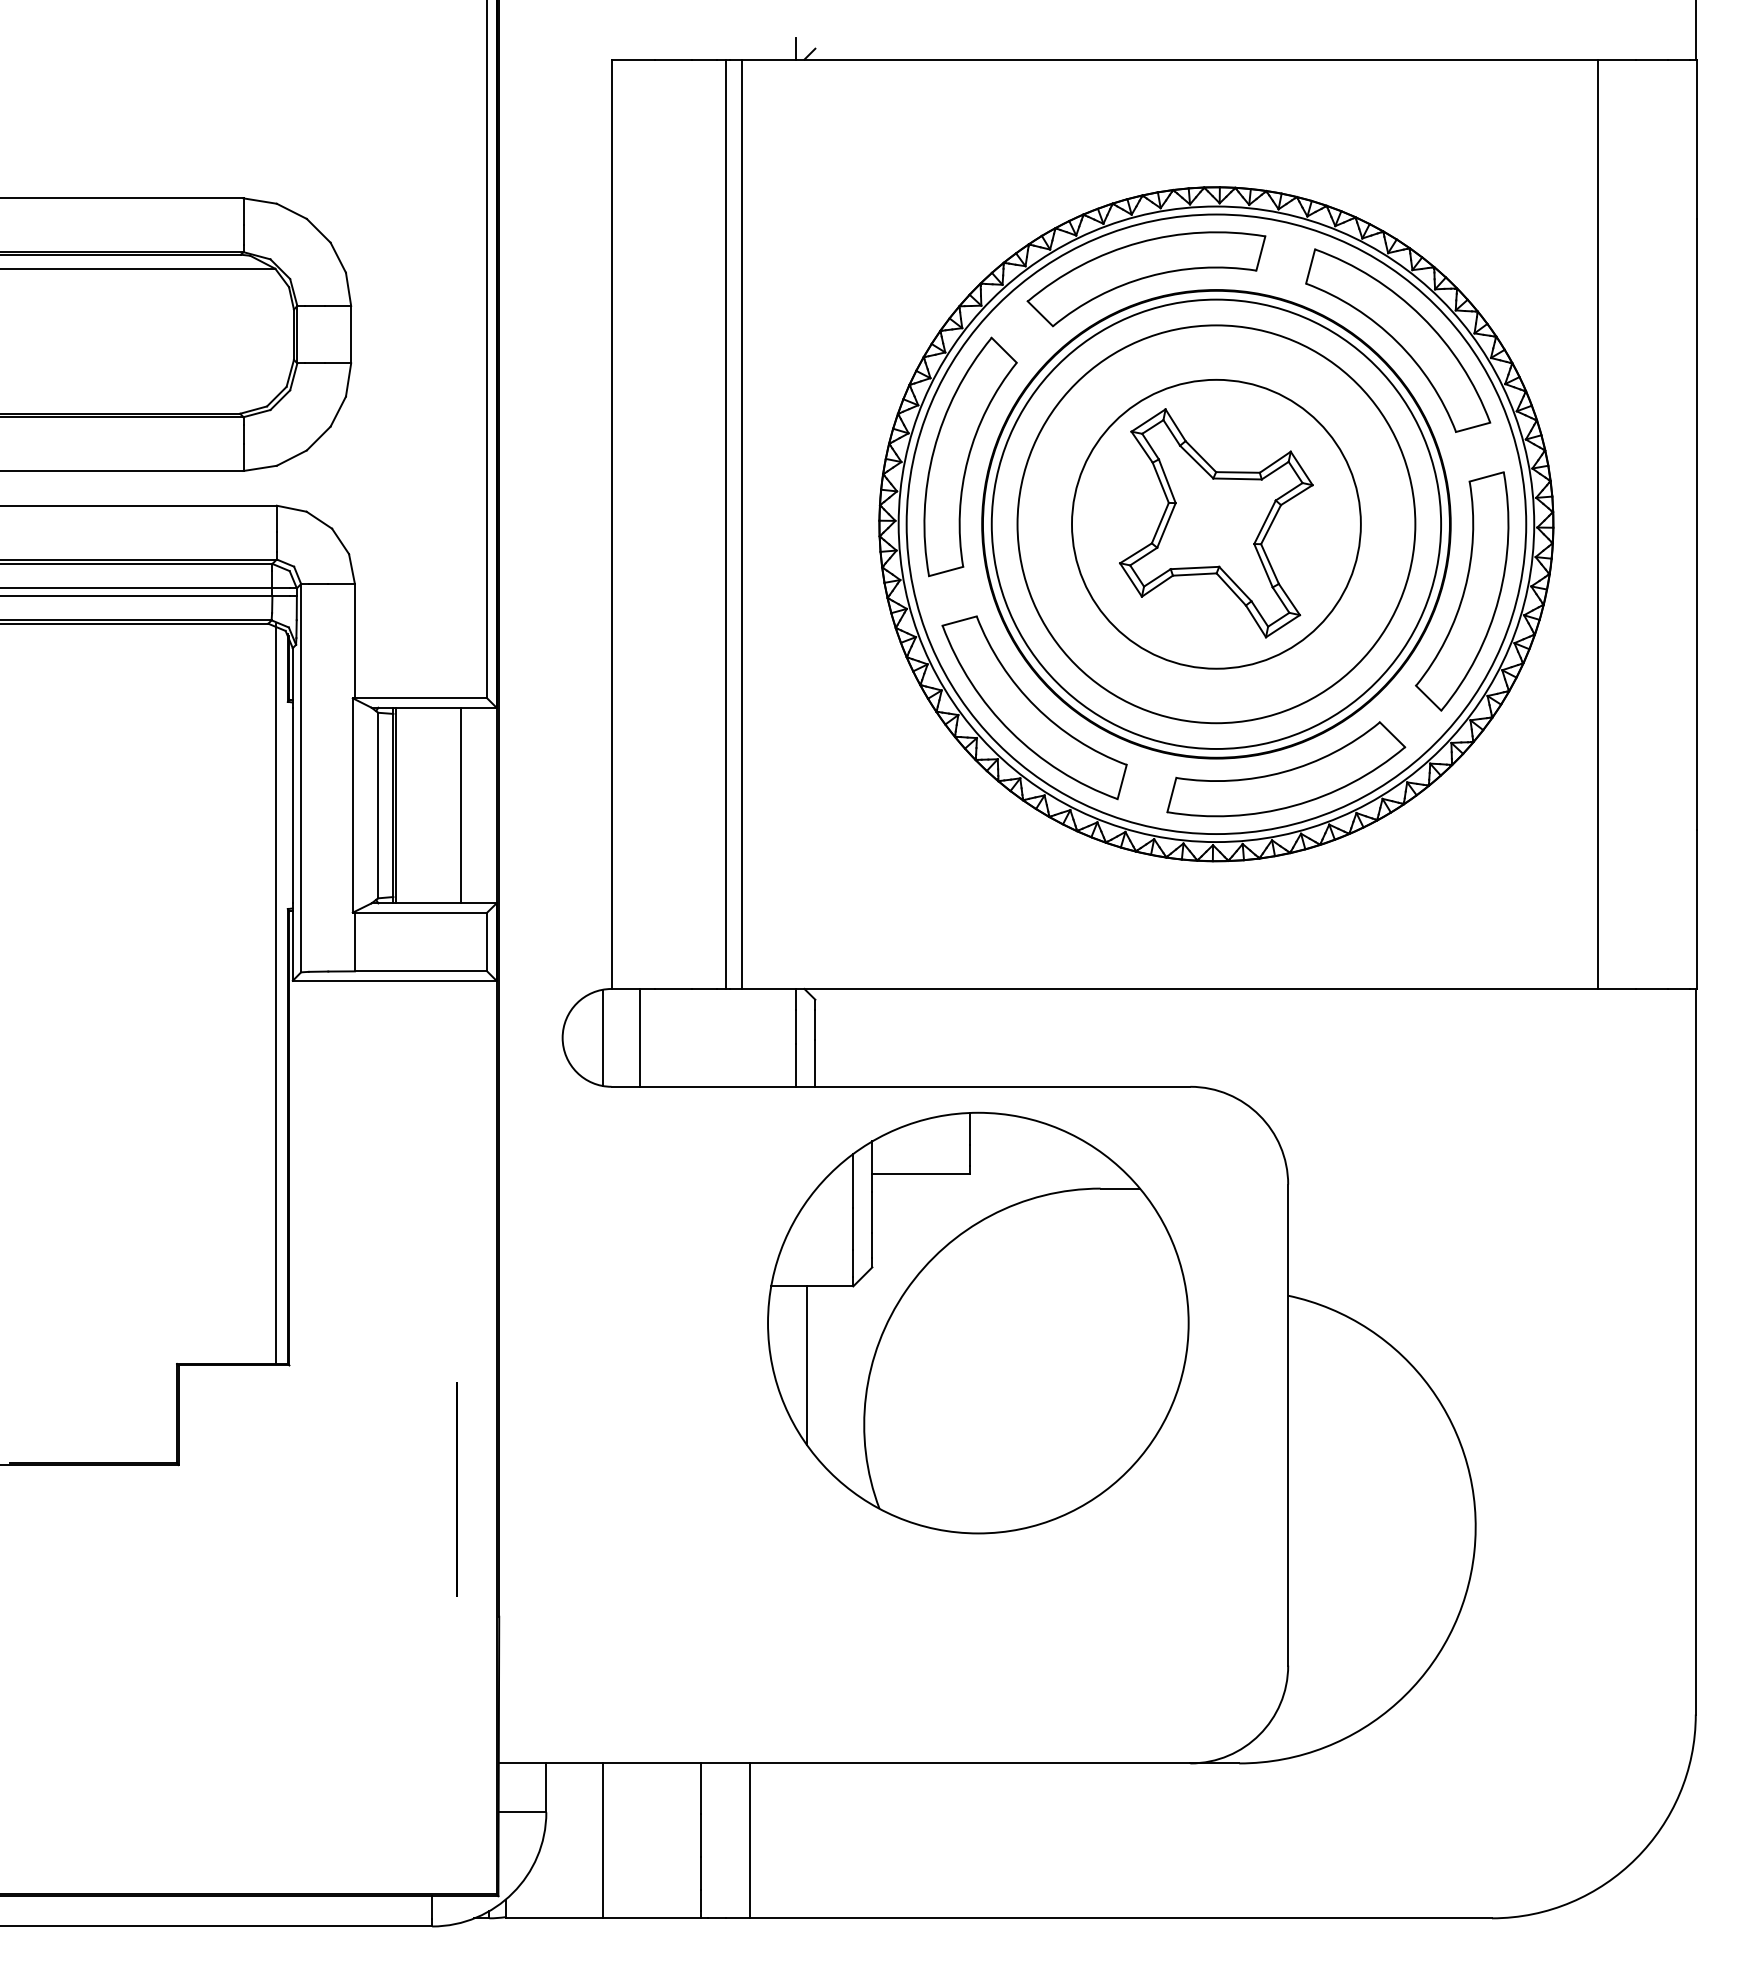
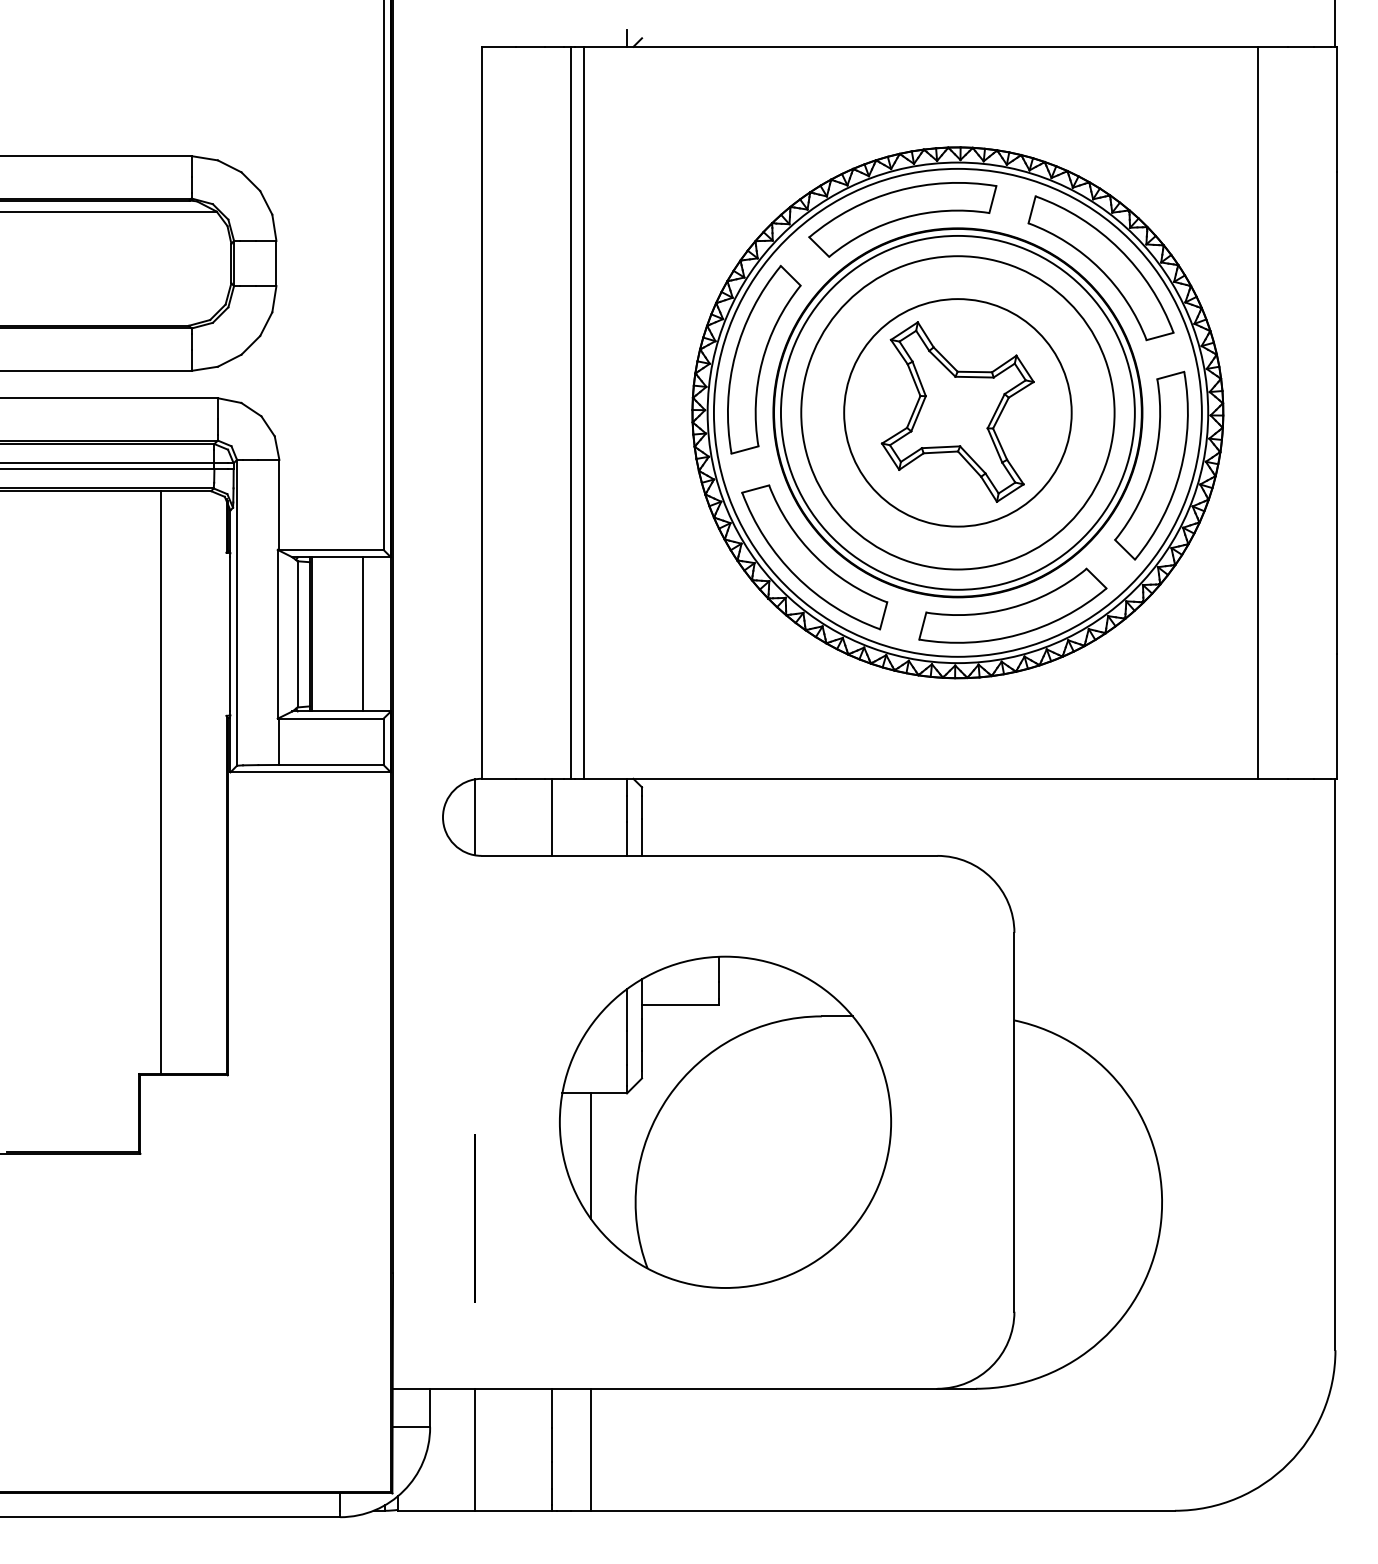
line: (276, 993) -> (161, 782), moved
line: (640, 1037) -> (552, 817), moved
part: (978, 1322) -> (725, 1121), moved
line: (456, 1489) -> (474, 1218), moved

